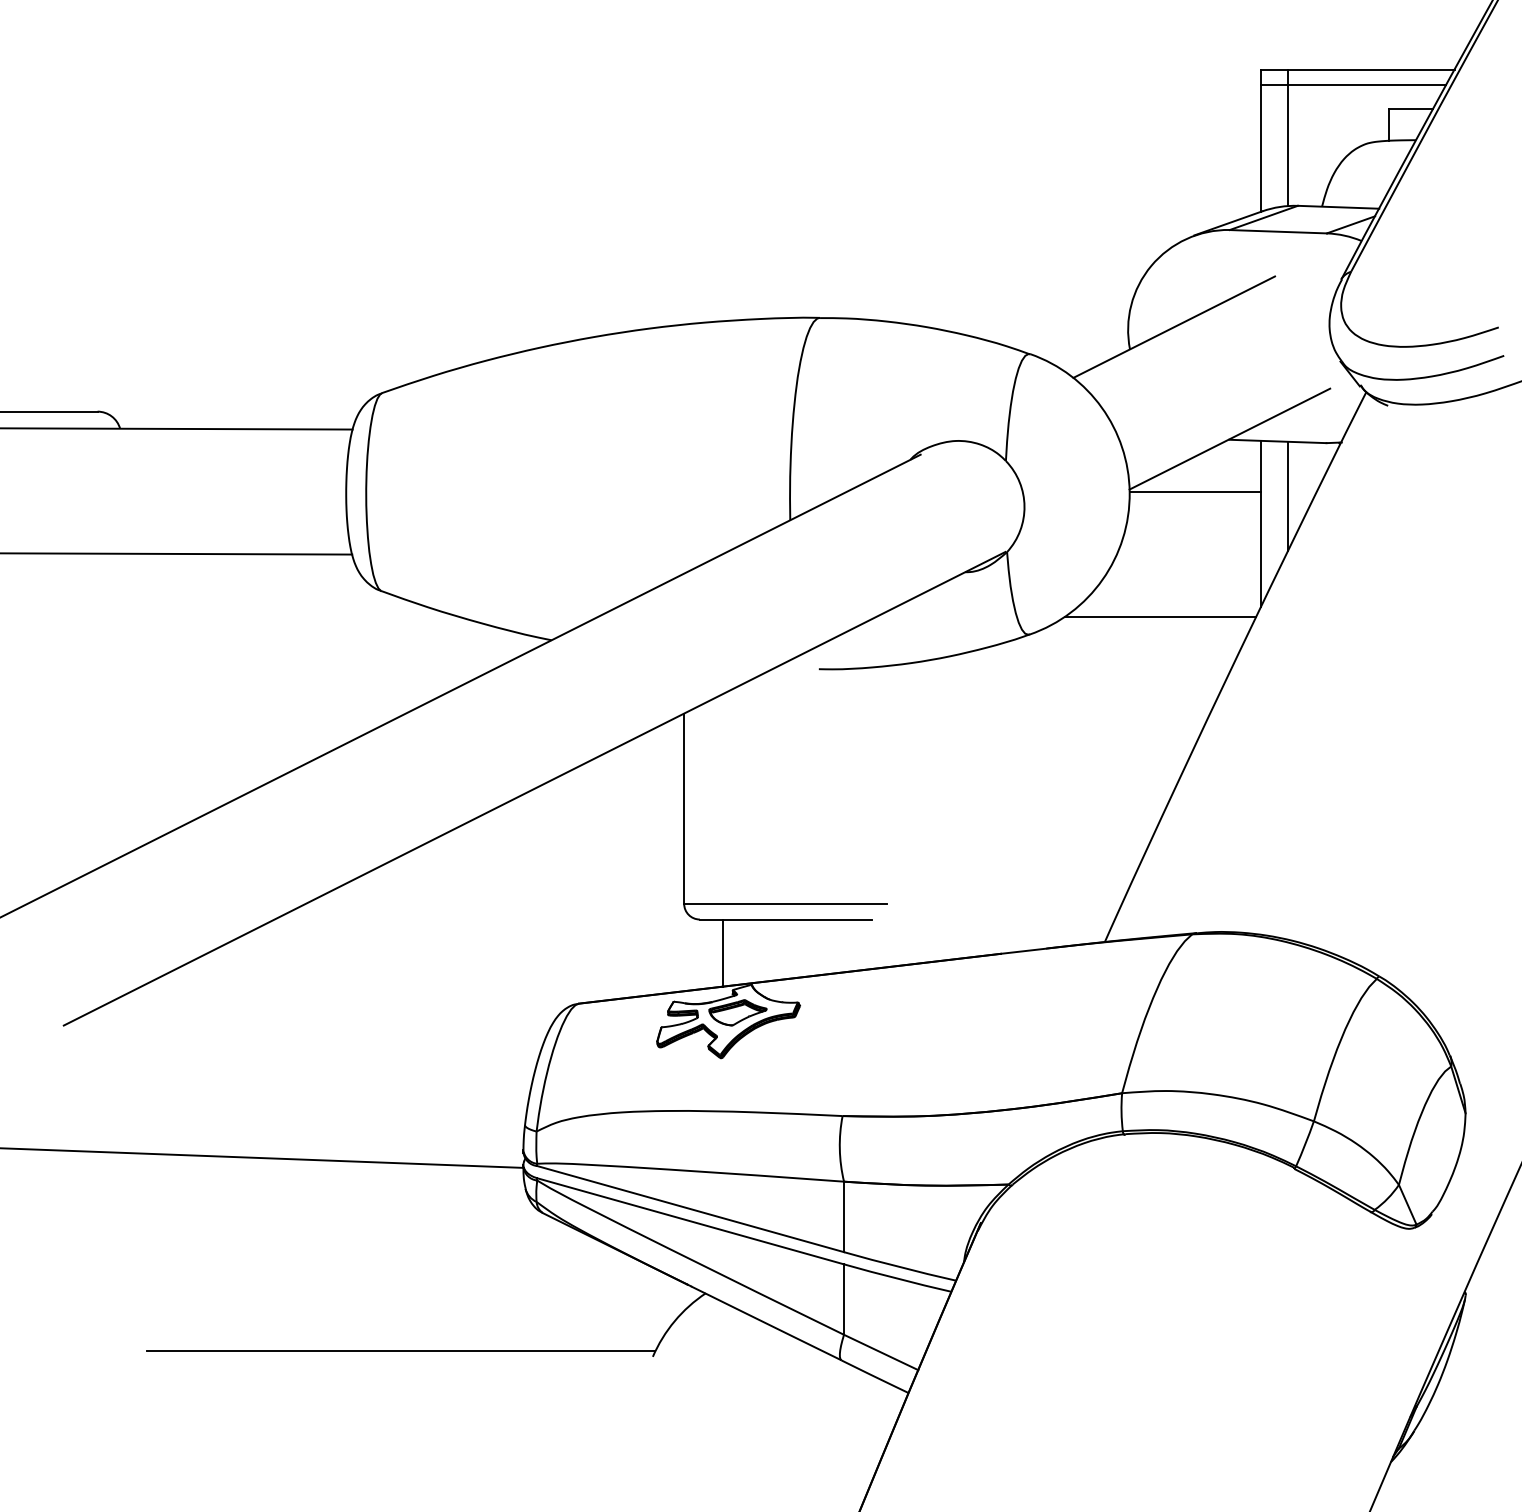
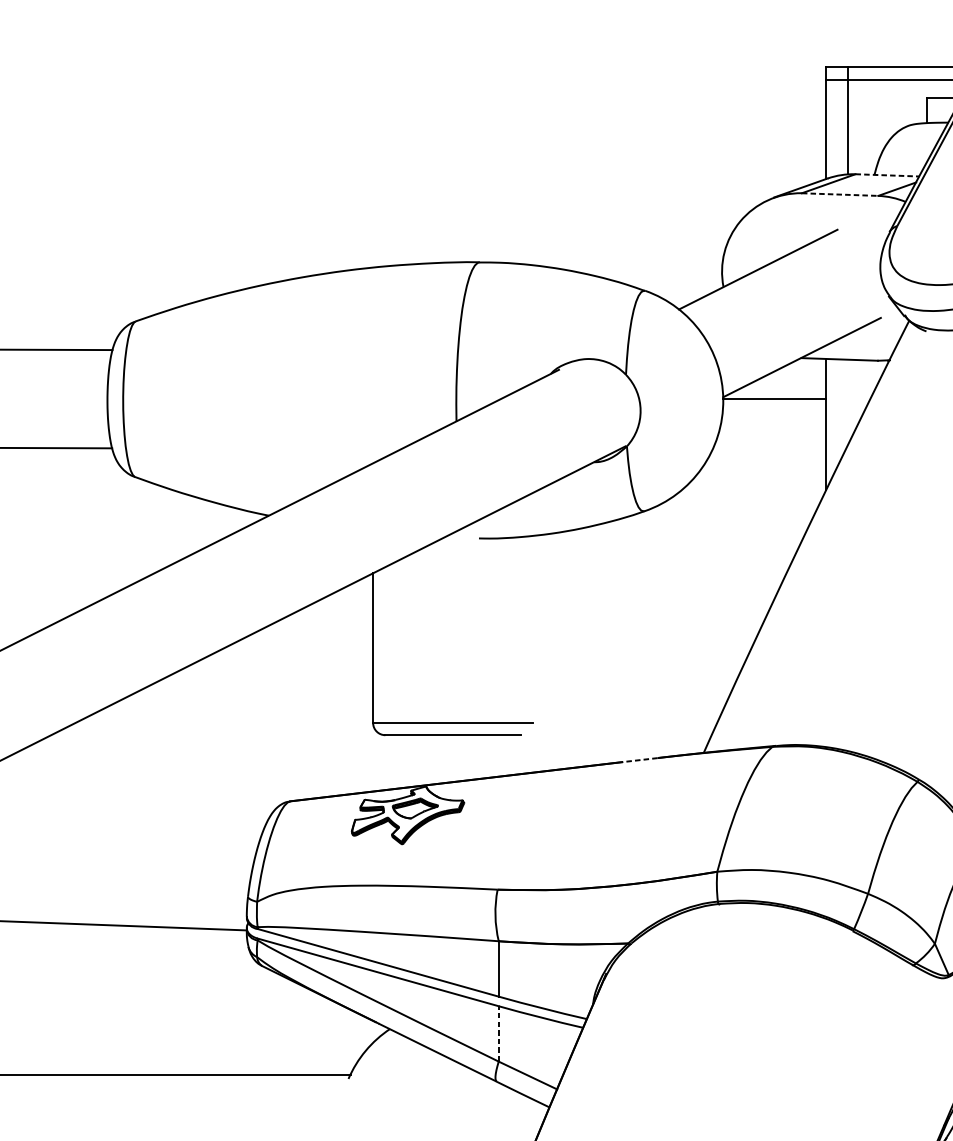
line: (1338, 207) -> (887, 175), solid -> dashed
line: (1278, 231) -> (840, 194), solid -> dashed
line: (1288, 495) -> (848, 401), removed
line: (1160, 616) -> (747, 497), removed
line: (1023, 951) -> (639, 760), solid -> dashed
line: (723, 952) -> (404, 761), removed
line: (844, 1299) -> (499, 1033), solid -> dashed

